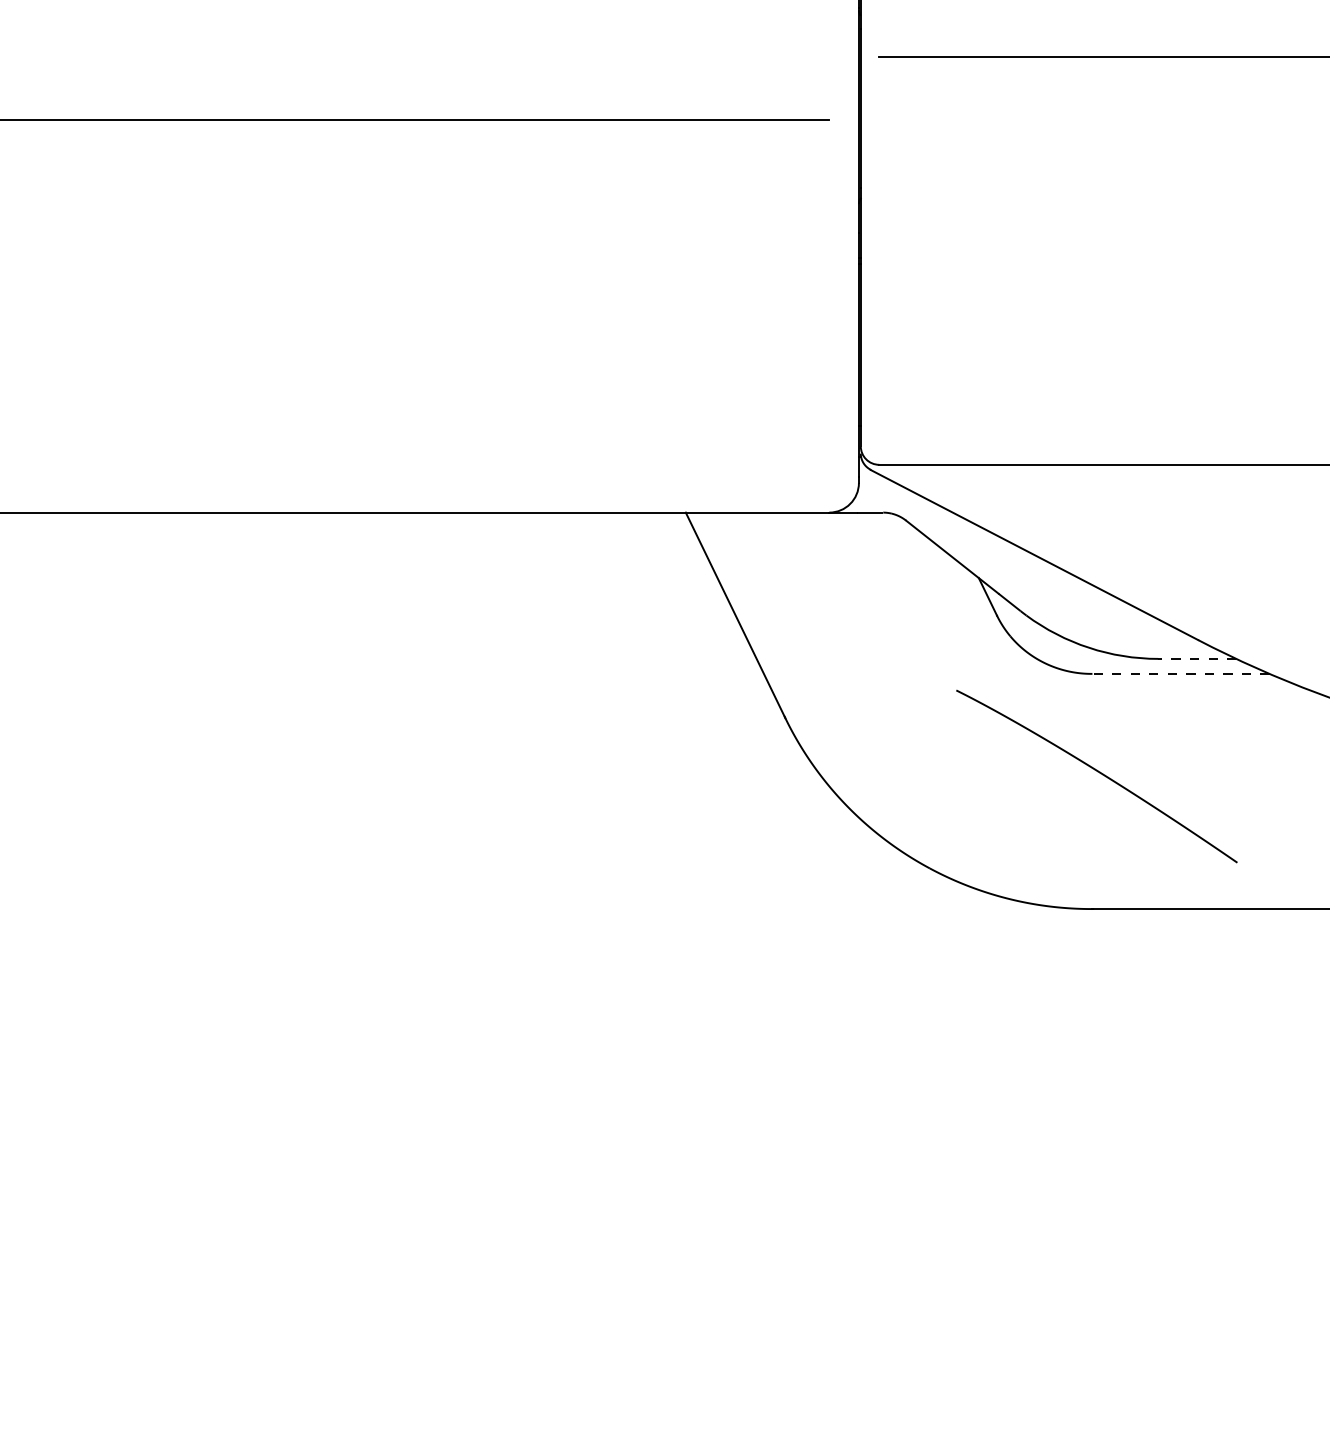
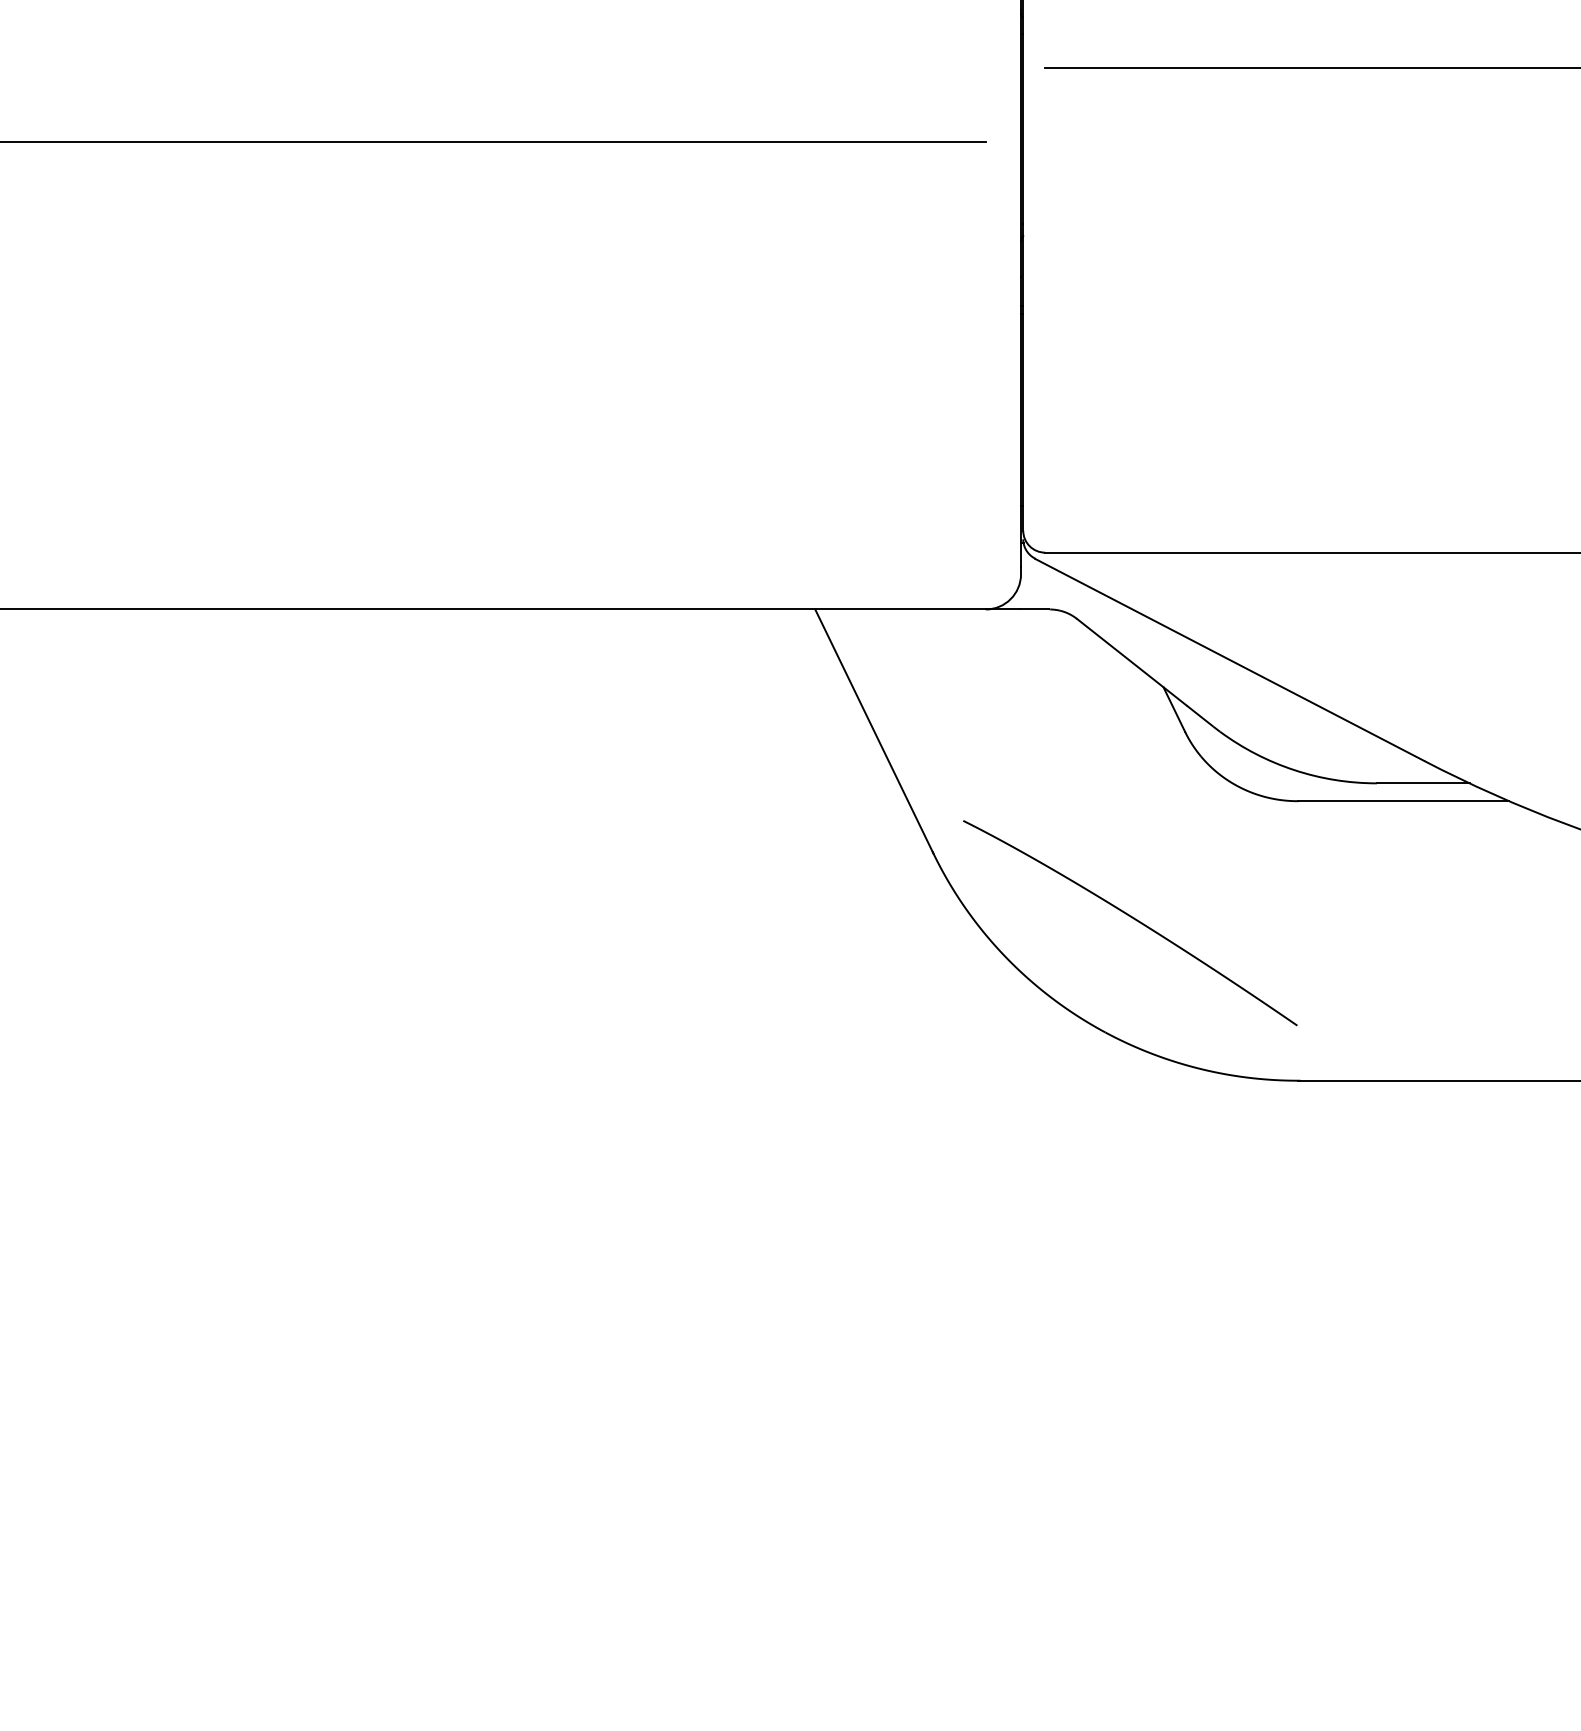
line: (1197, 658) -> (1423, 782), dashed -> solid
line: (1180, 673) -> (1403, 800), dashed -> solid
curve: (1097, 772) -> (1131, 918), moved

